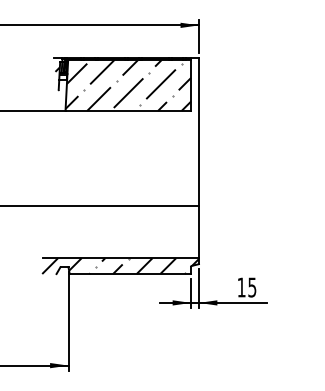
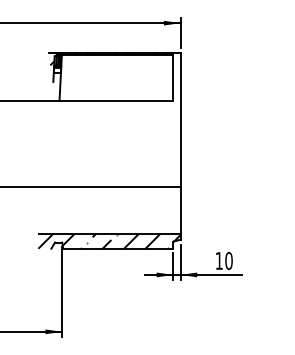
hatch: (128, 85) -> (116, 77), removed
text: (251, 286) -> (228, 260), 15 -> 10

